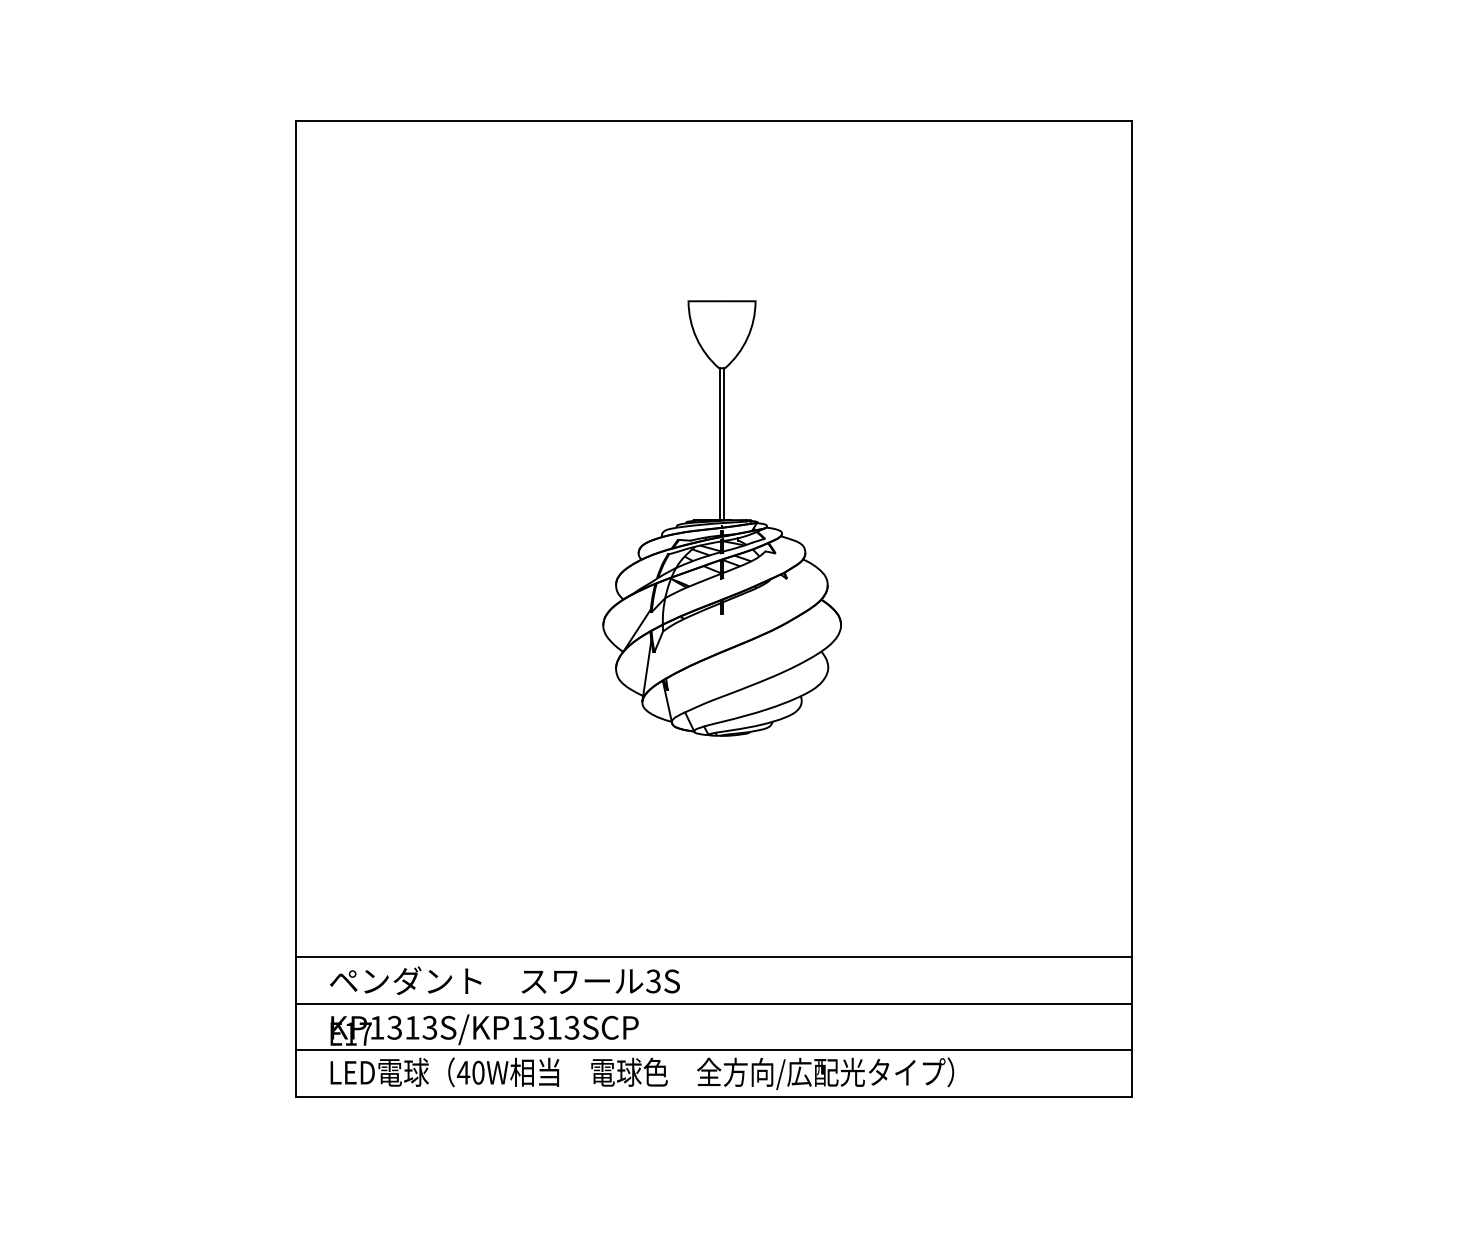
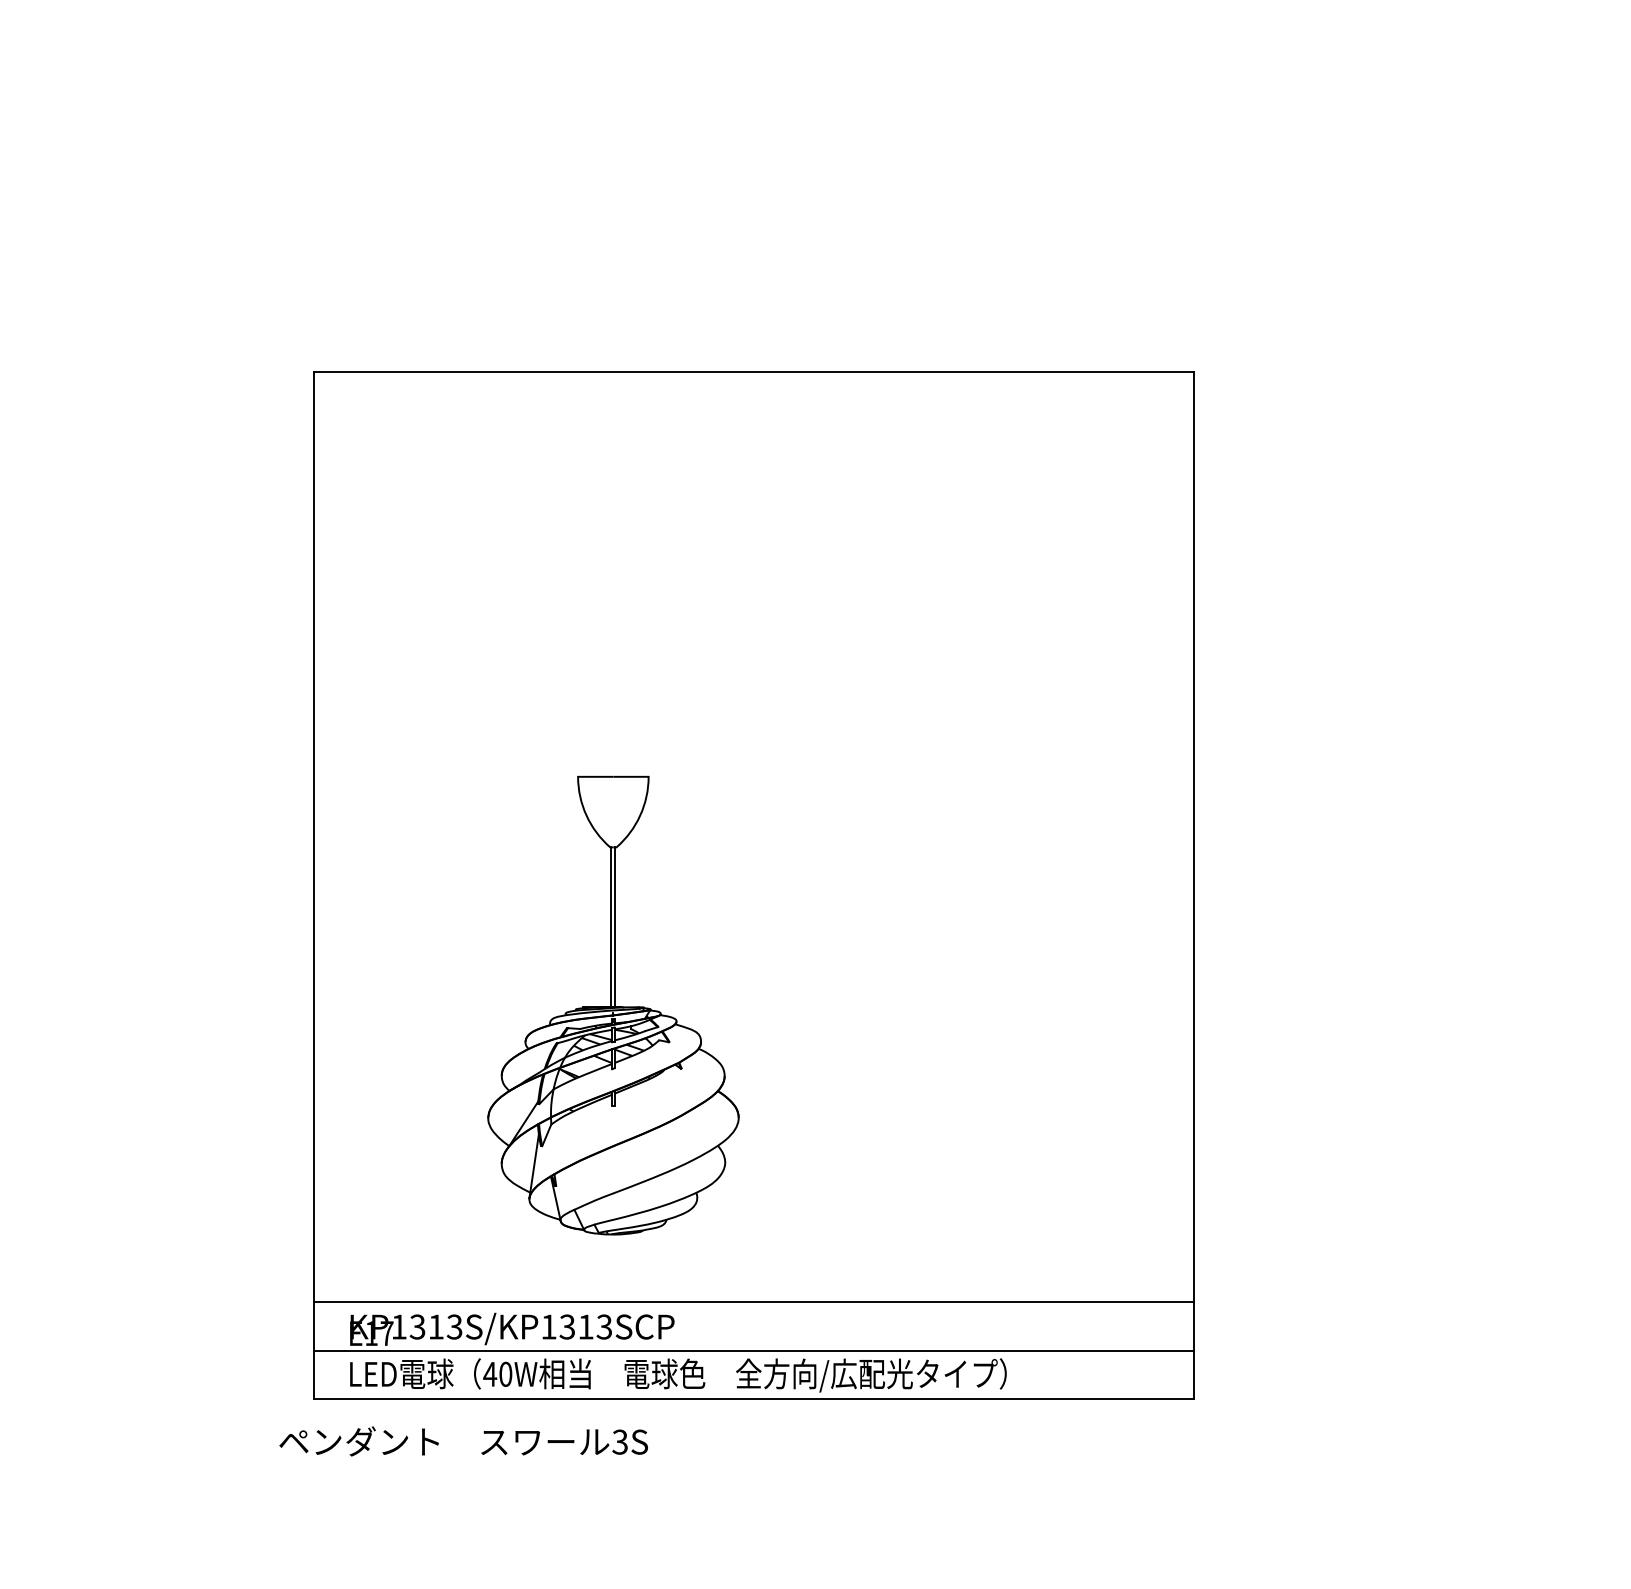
part: (722, 518) -> (613, 1005), moved
line: (713, 957) -> (753, 1252), removed
text: (504, 980) -> (463, 1441), moved

